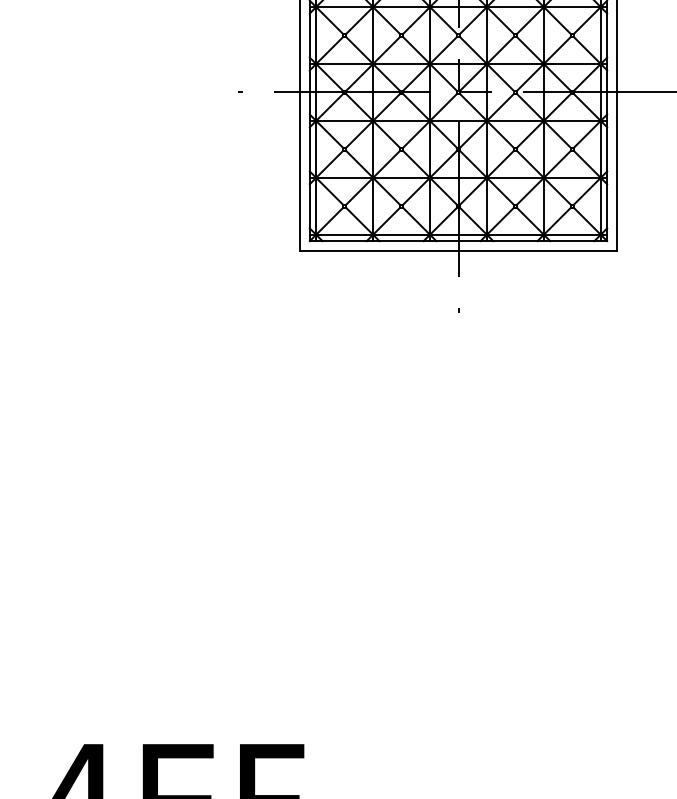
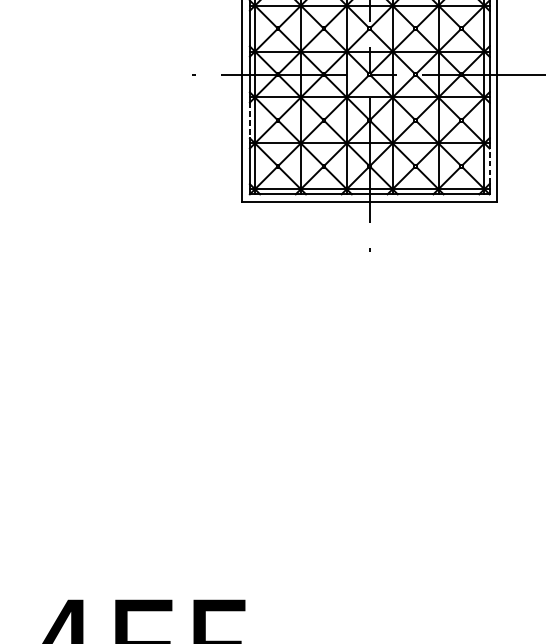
line: (309, 149) -> (249, 120), solid -> dashed
line: (607, 205) -> (489, 165), solid -> dashed

